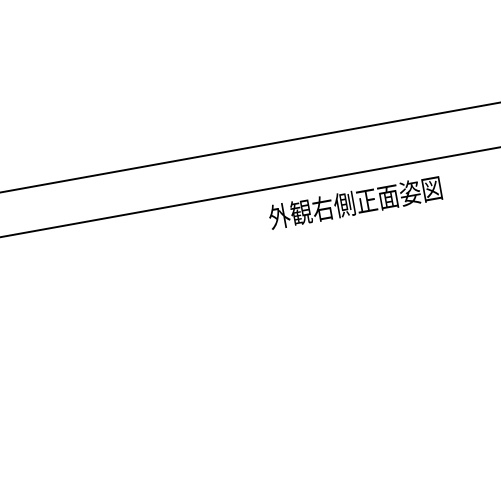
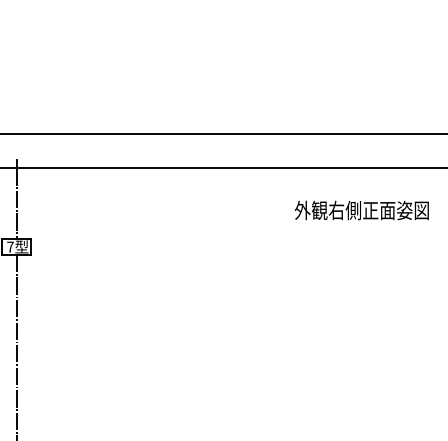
text: (354, 202) -> (361, 210), moved

